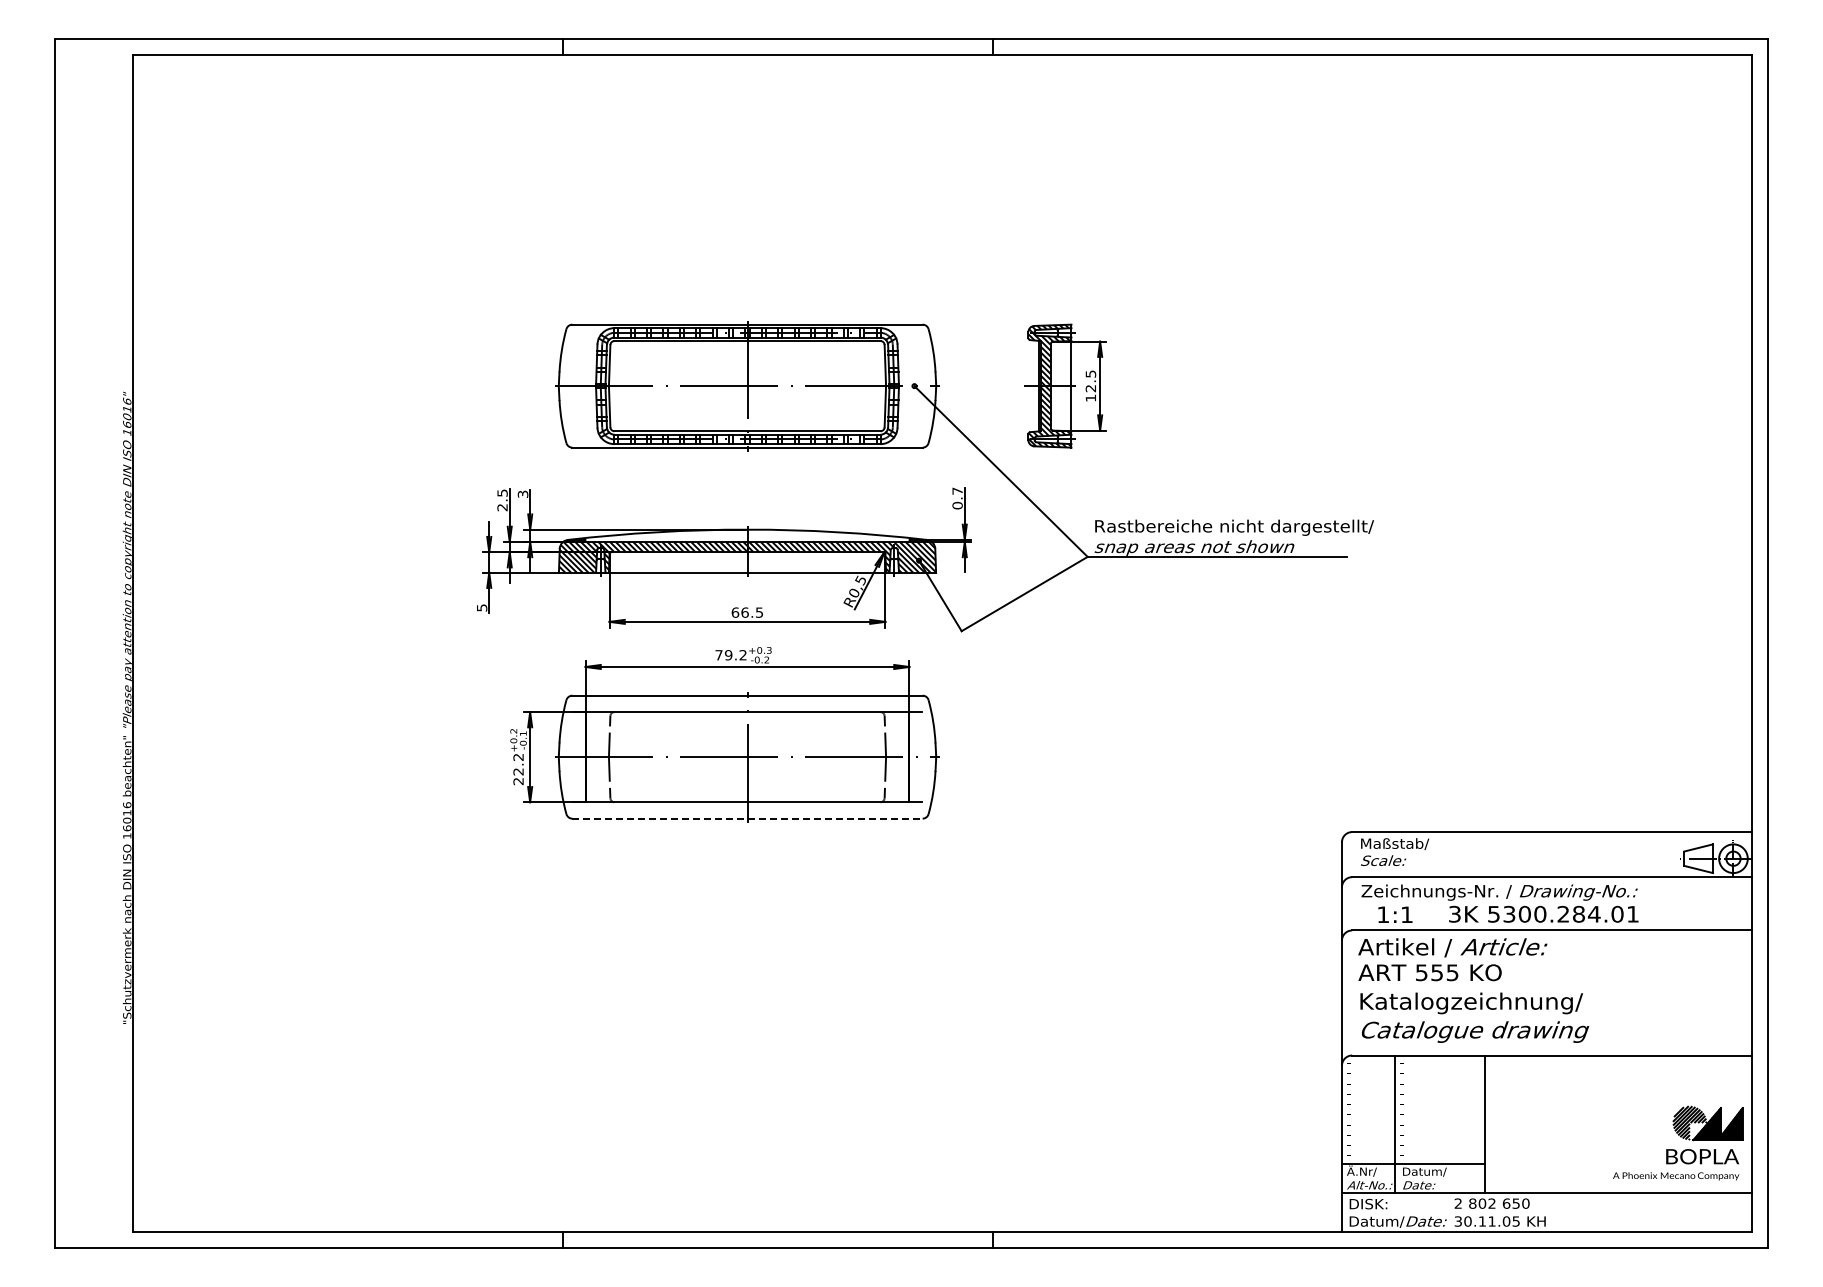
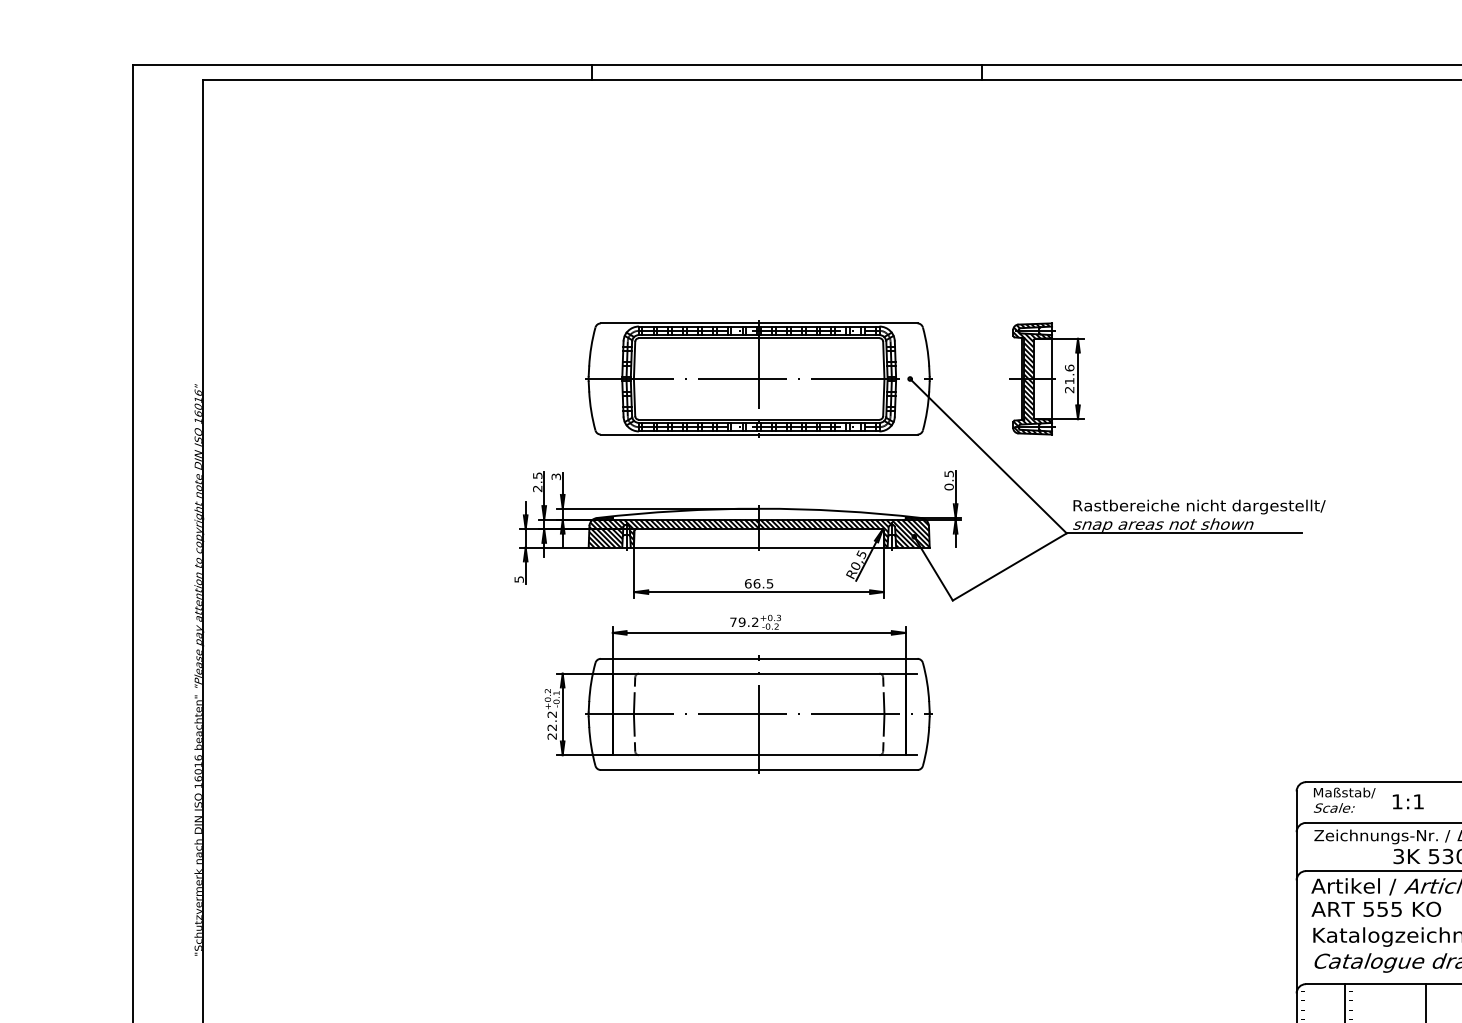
text: (1090, 385) -> (1069, 378), 12.5 -> 21.6
text: (957, 490) -> (949, 473), 0.7 -> 0.5
line: (748, 818) -> (760, 769), dashed -> solid
text: (1395, 914) -> (1408, 801), moved

